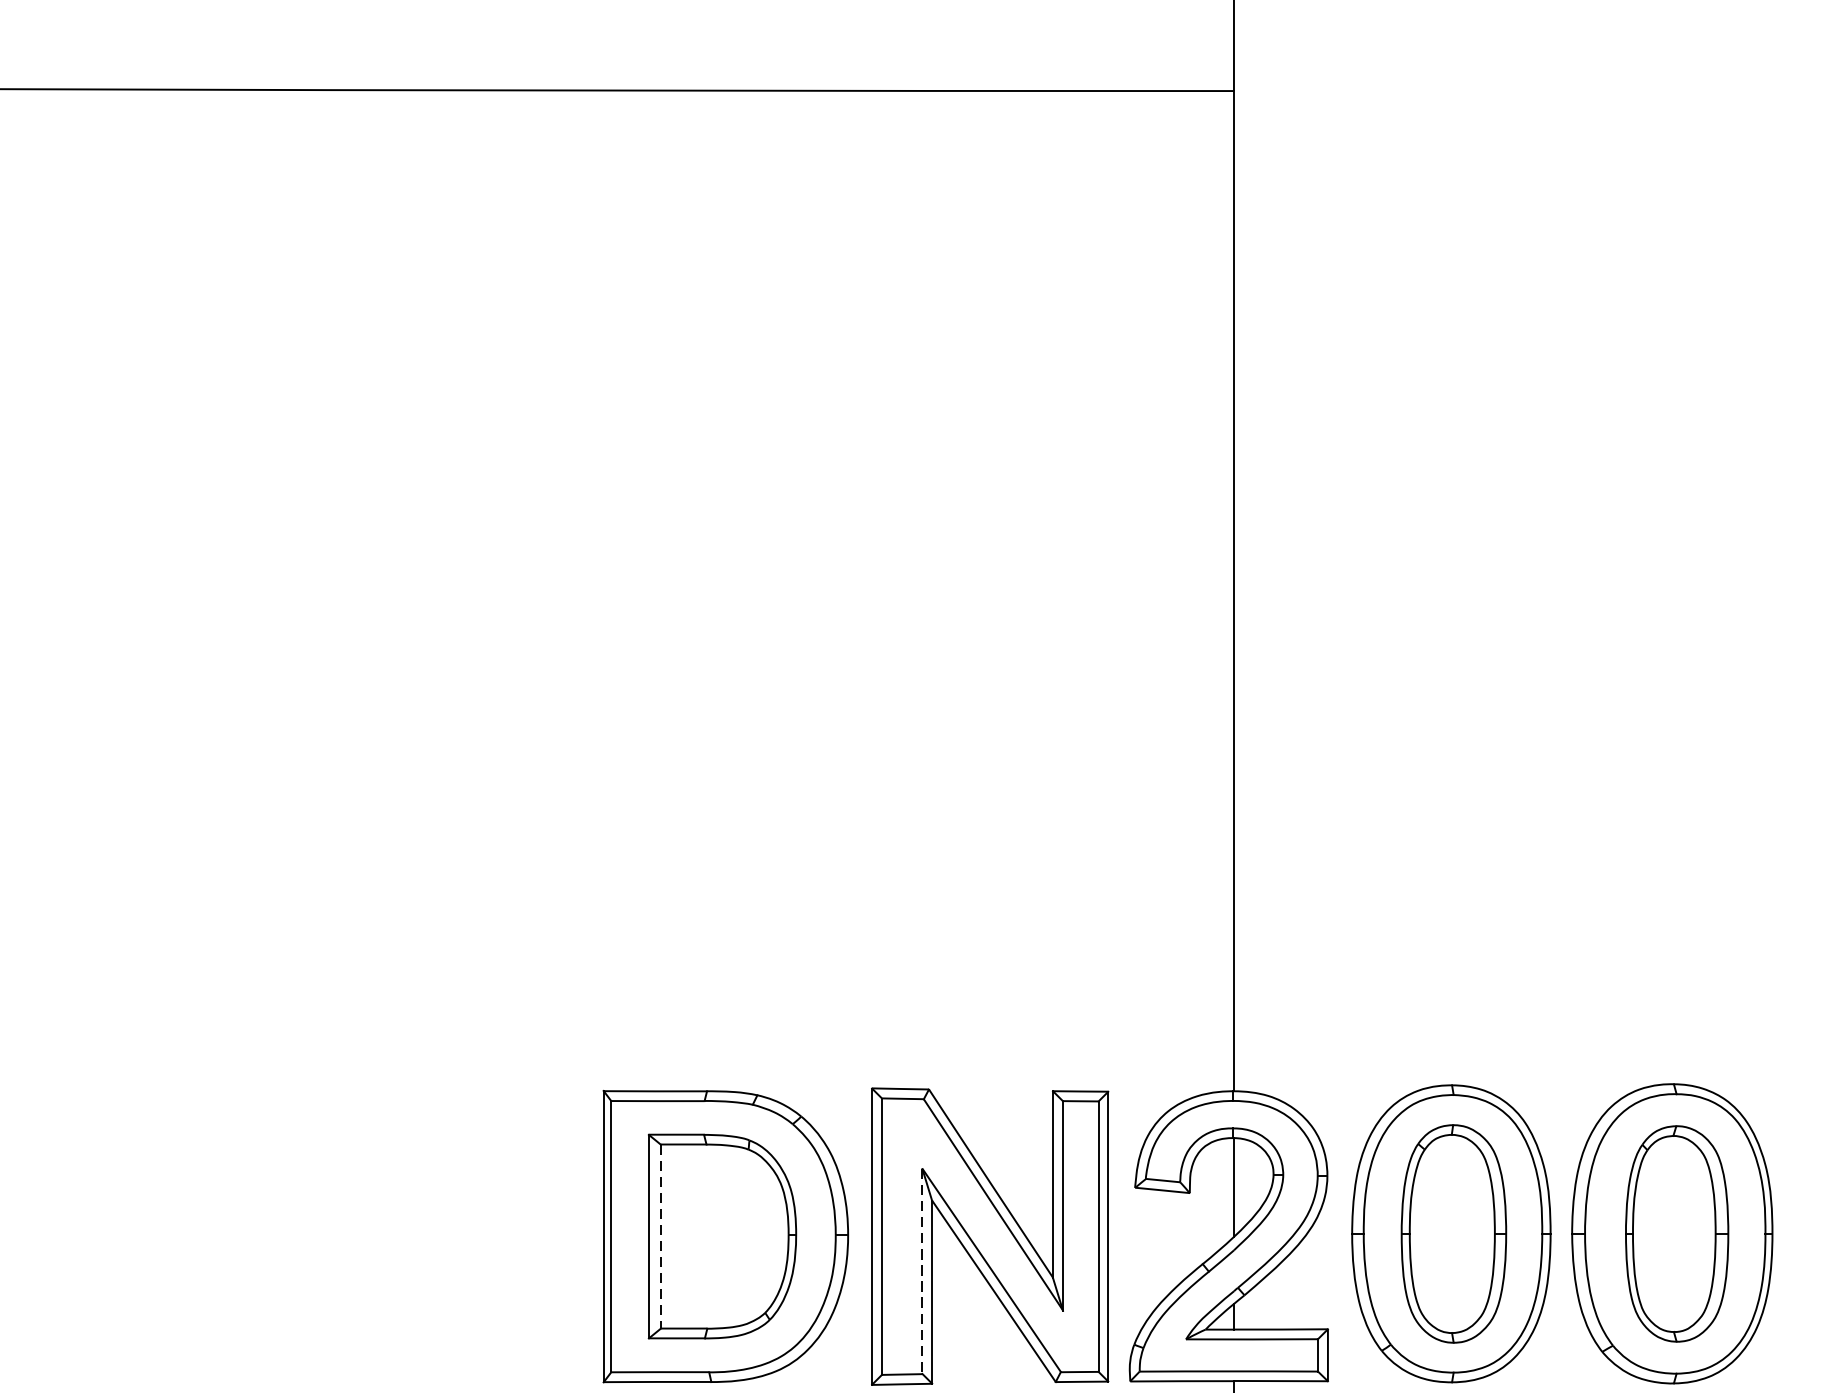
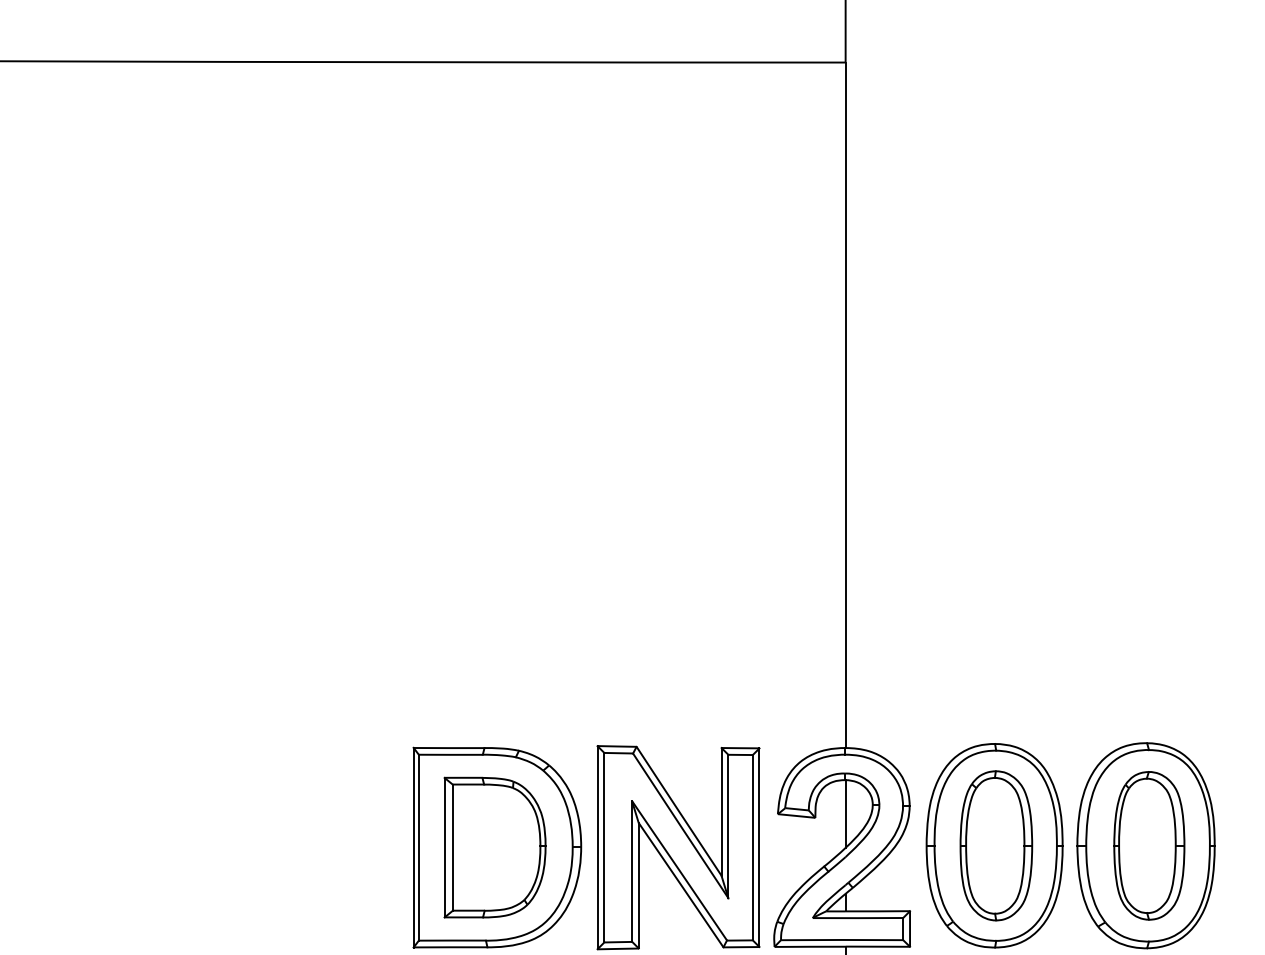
line: (660, 1237) -> (452, 848), dashed -> solid
line: (923, 1272) -> (632, 872), dashed -> solid

